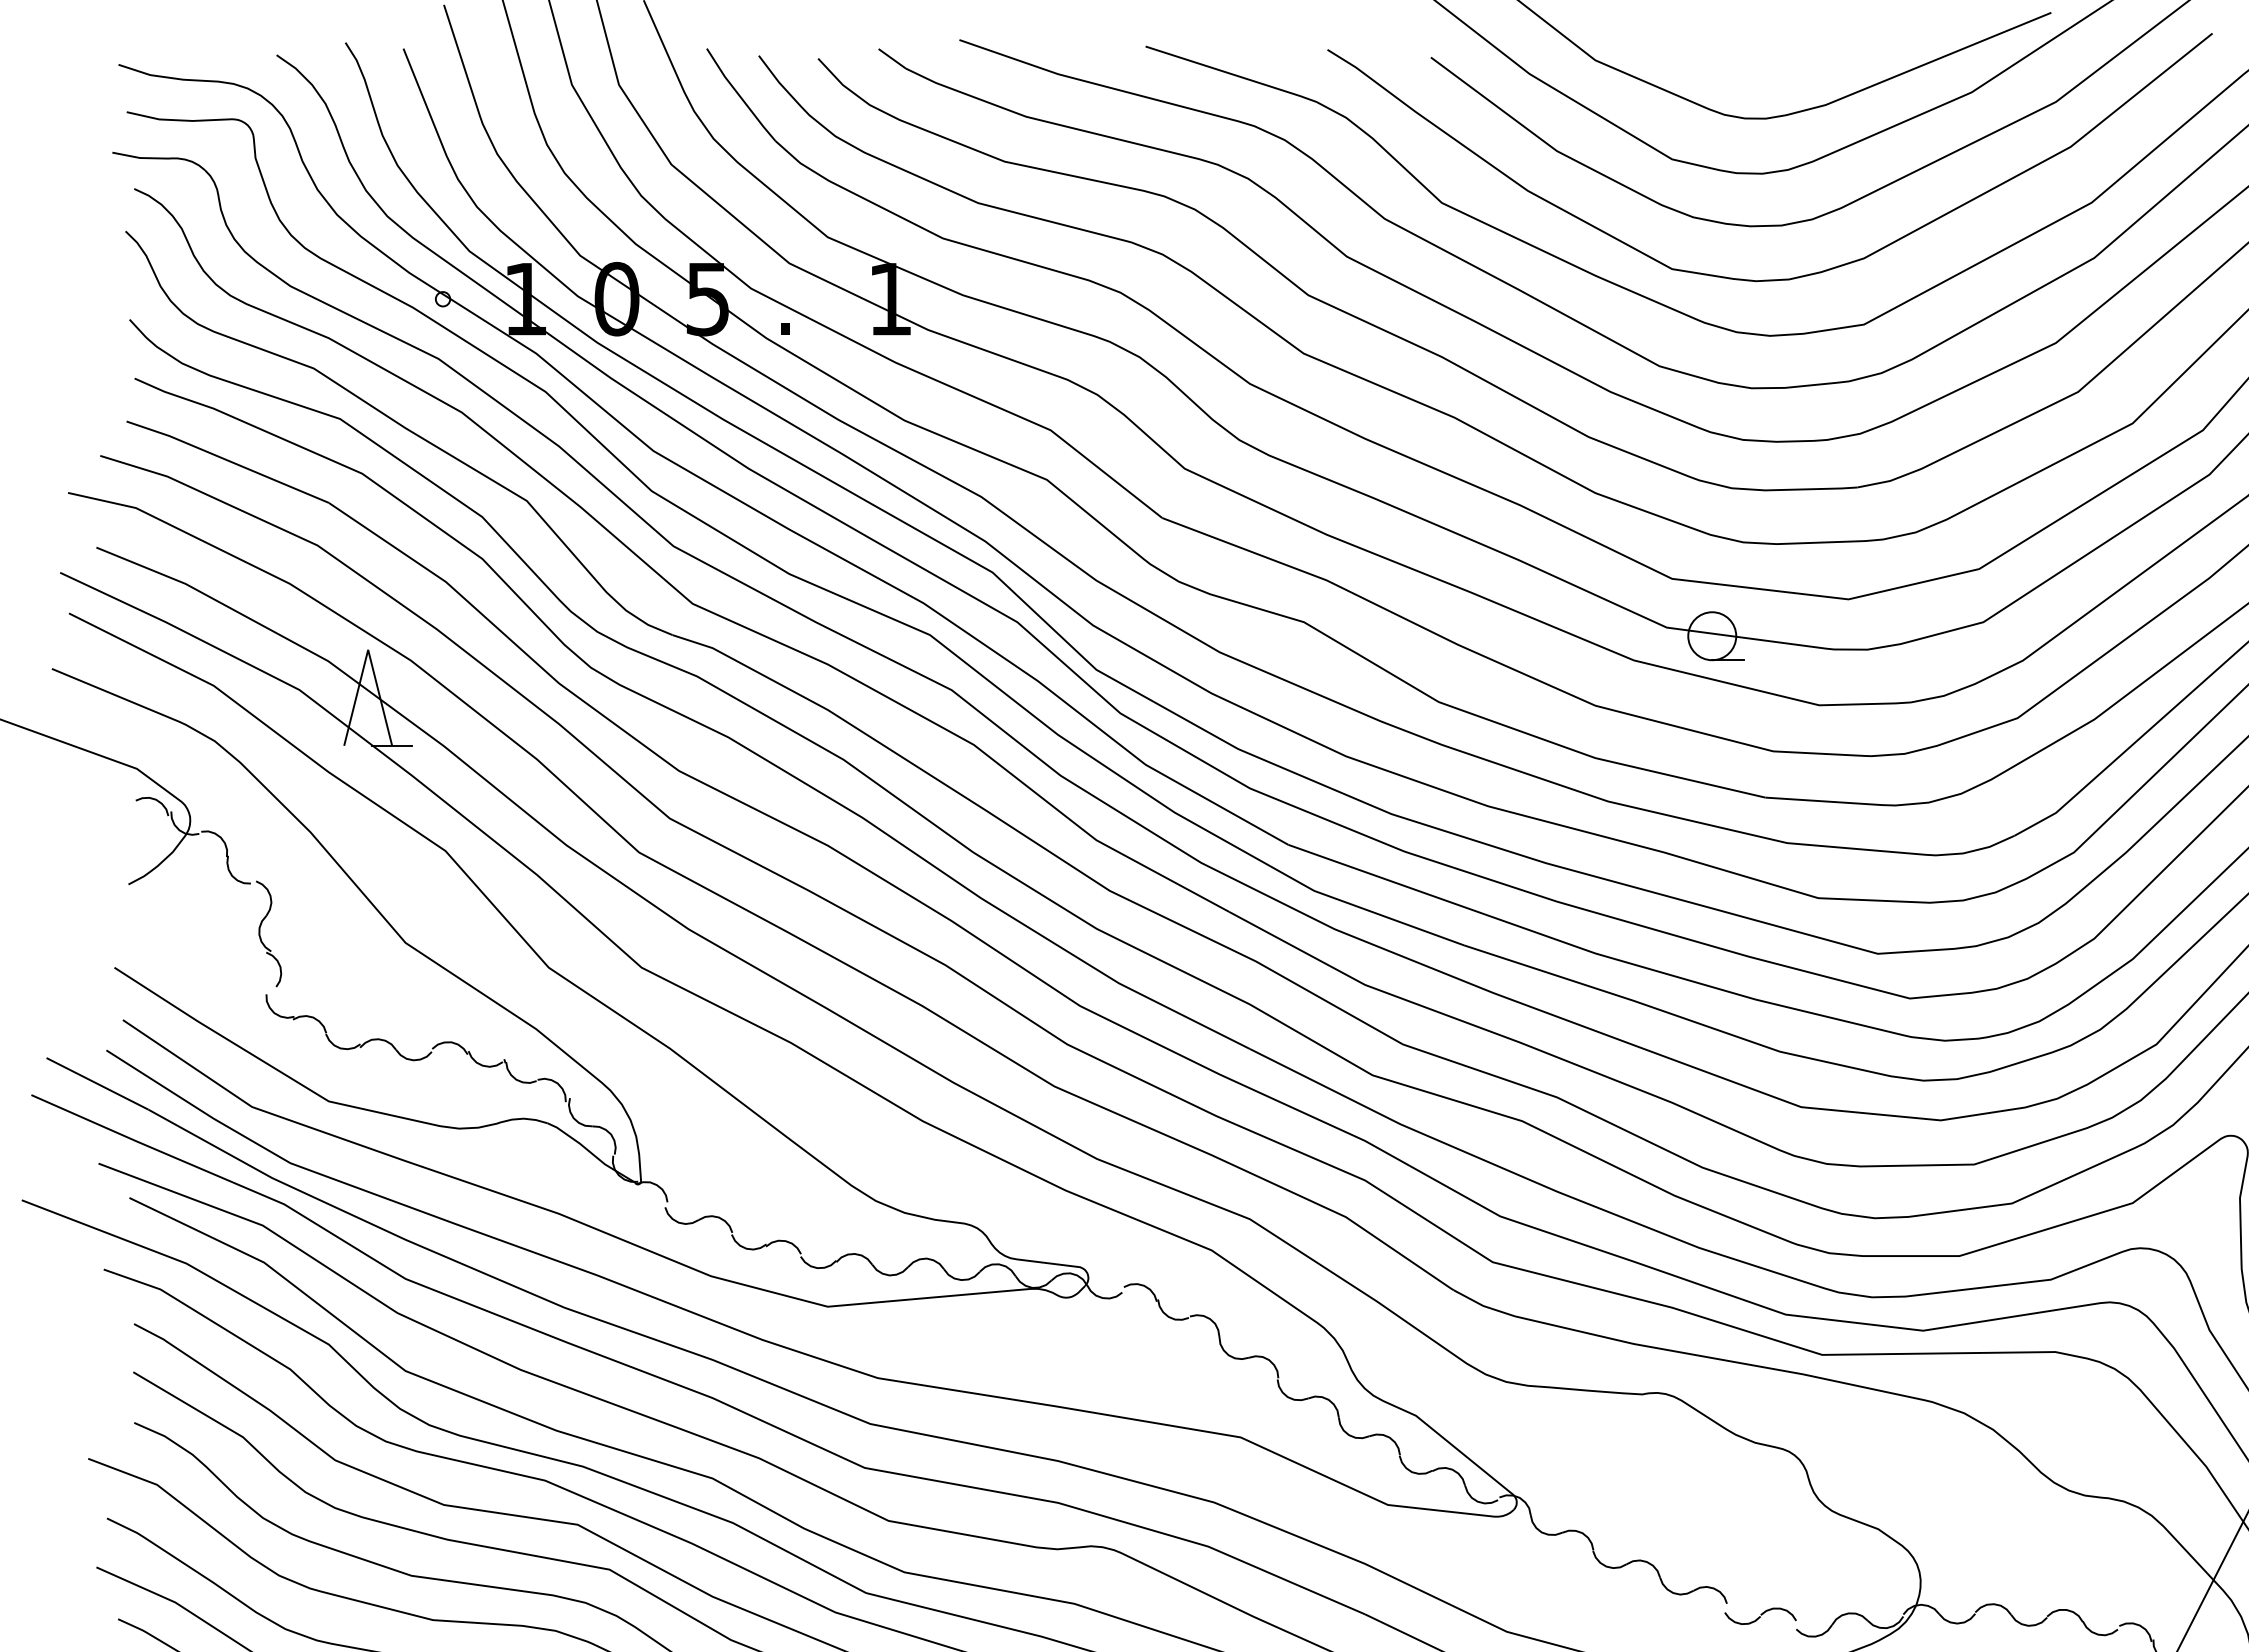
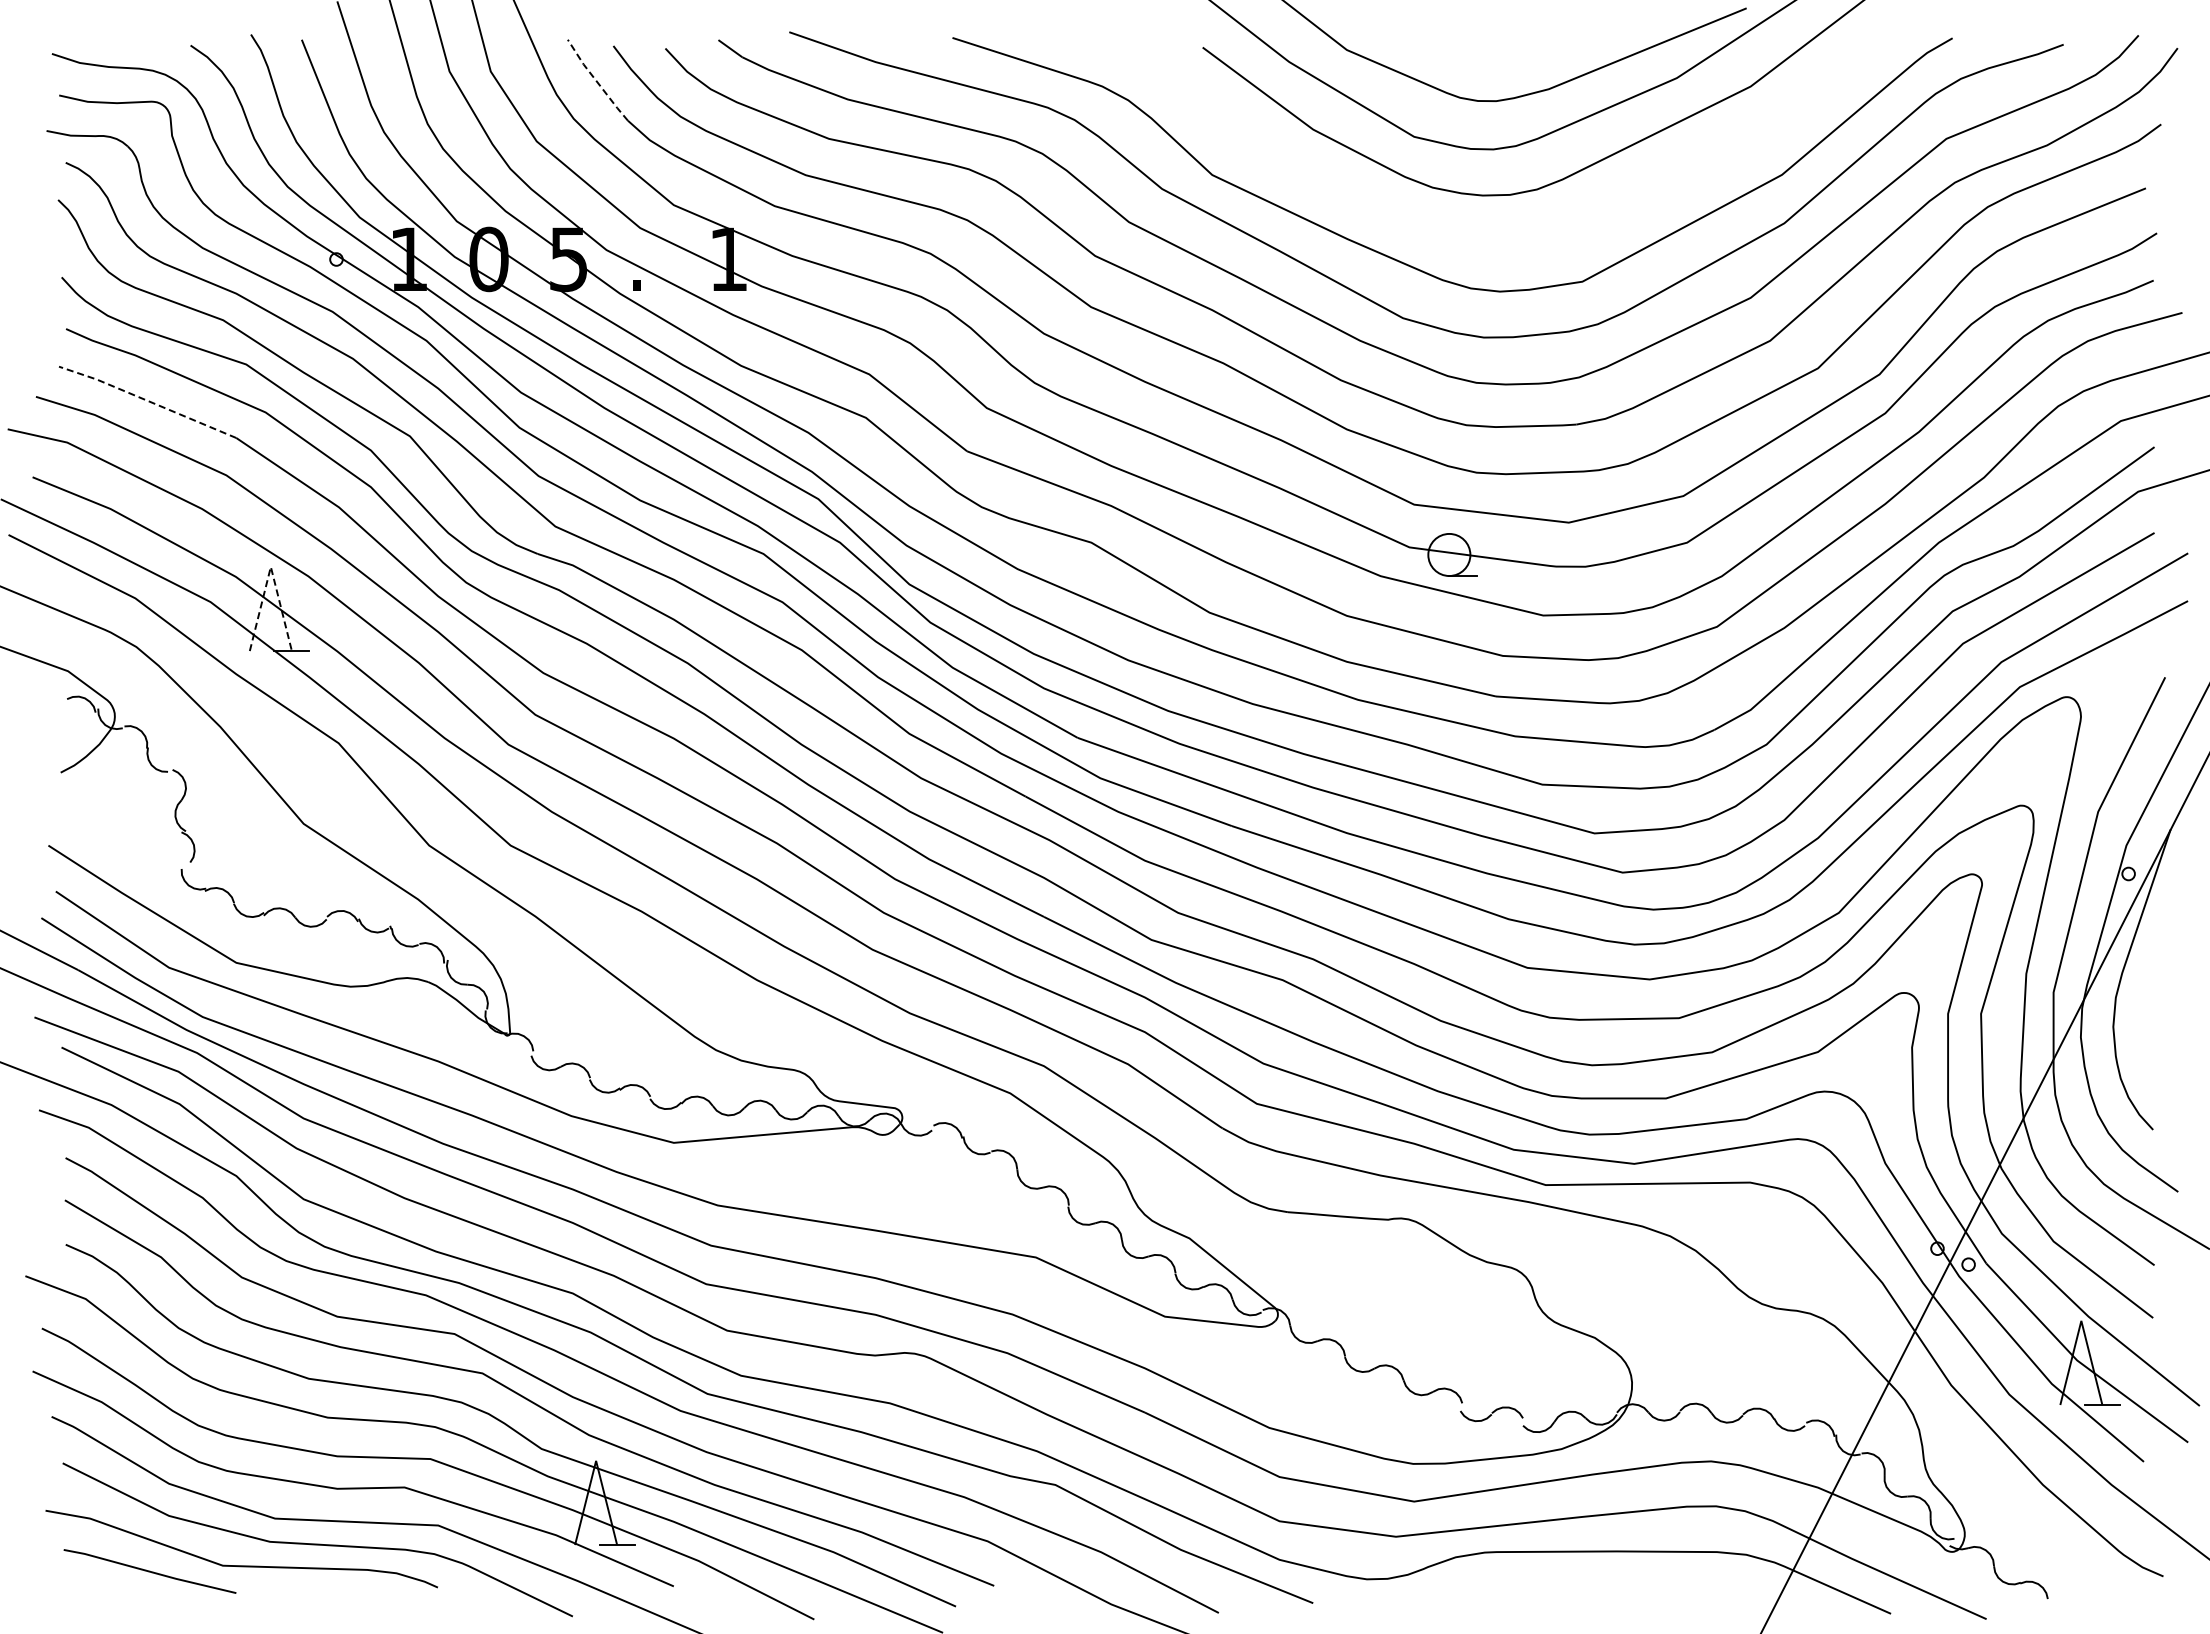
line: (739, 95) -> (596, 80), solid -> dashed
curve: (1775, 278) -> (1504, 241), removed
line: (227, 460) -> (147, 400), solid -> dashed
line: (367, 649) -> (270, 566), solid -> dashed

